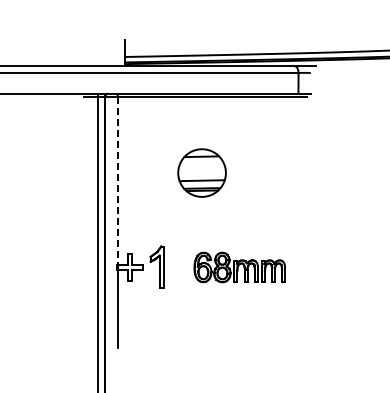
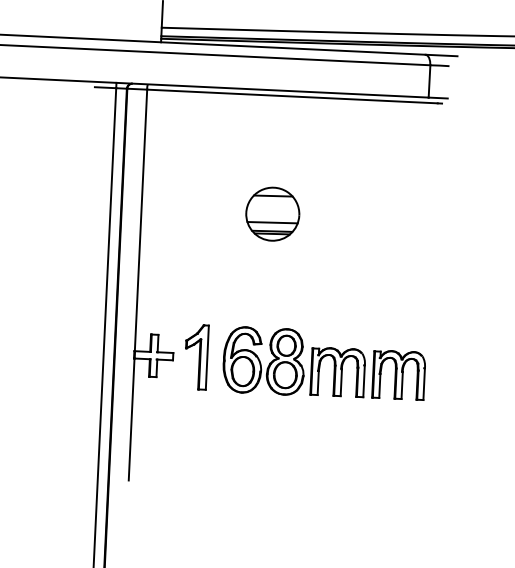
part: (201, 173) -> (271, 214), size x0.71
line: (117, 181) -> (140, 220), dashed -> solid
part: (239, 267) -> (324, 363), size x1.43

